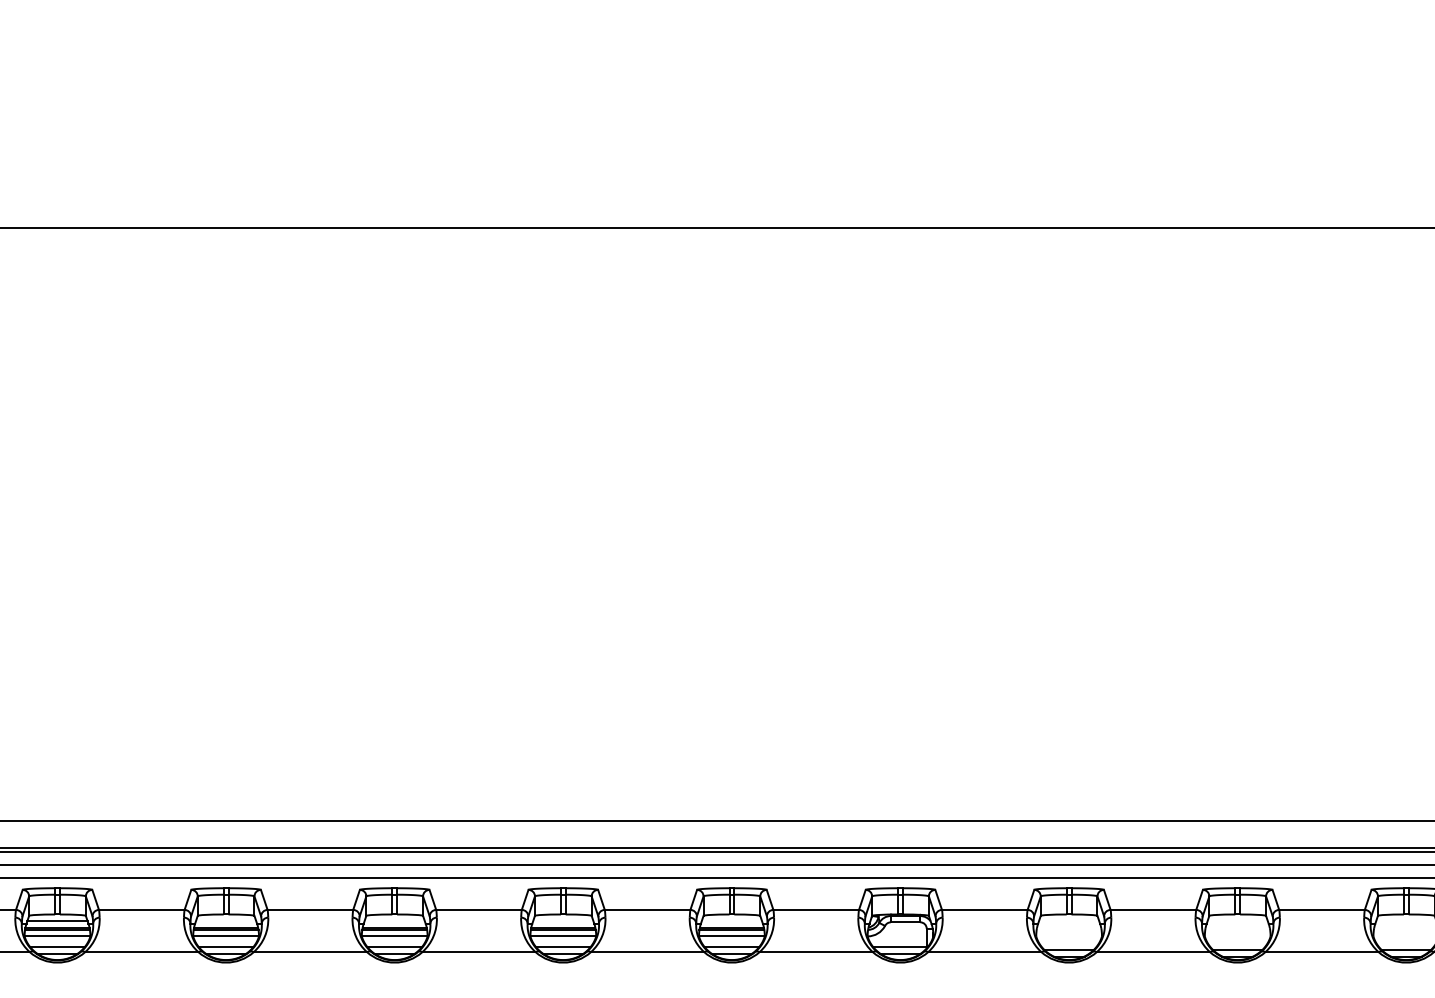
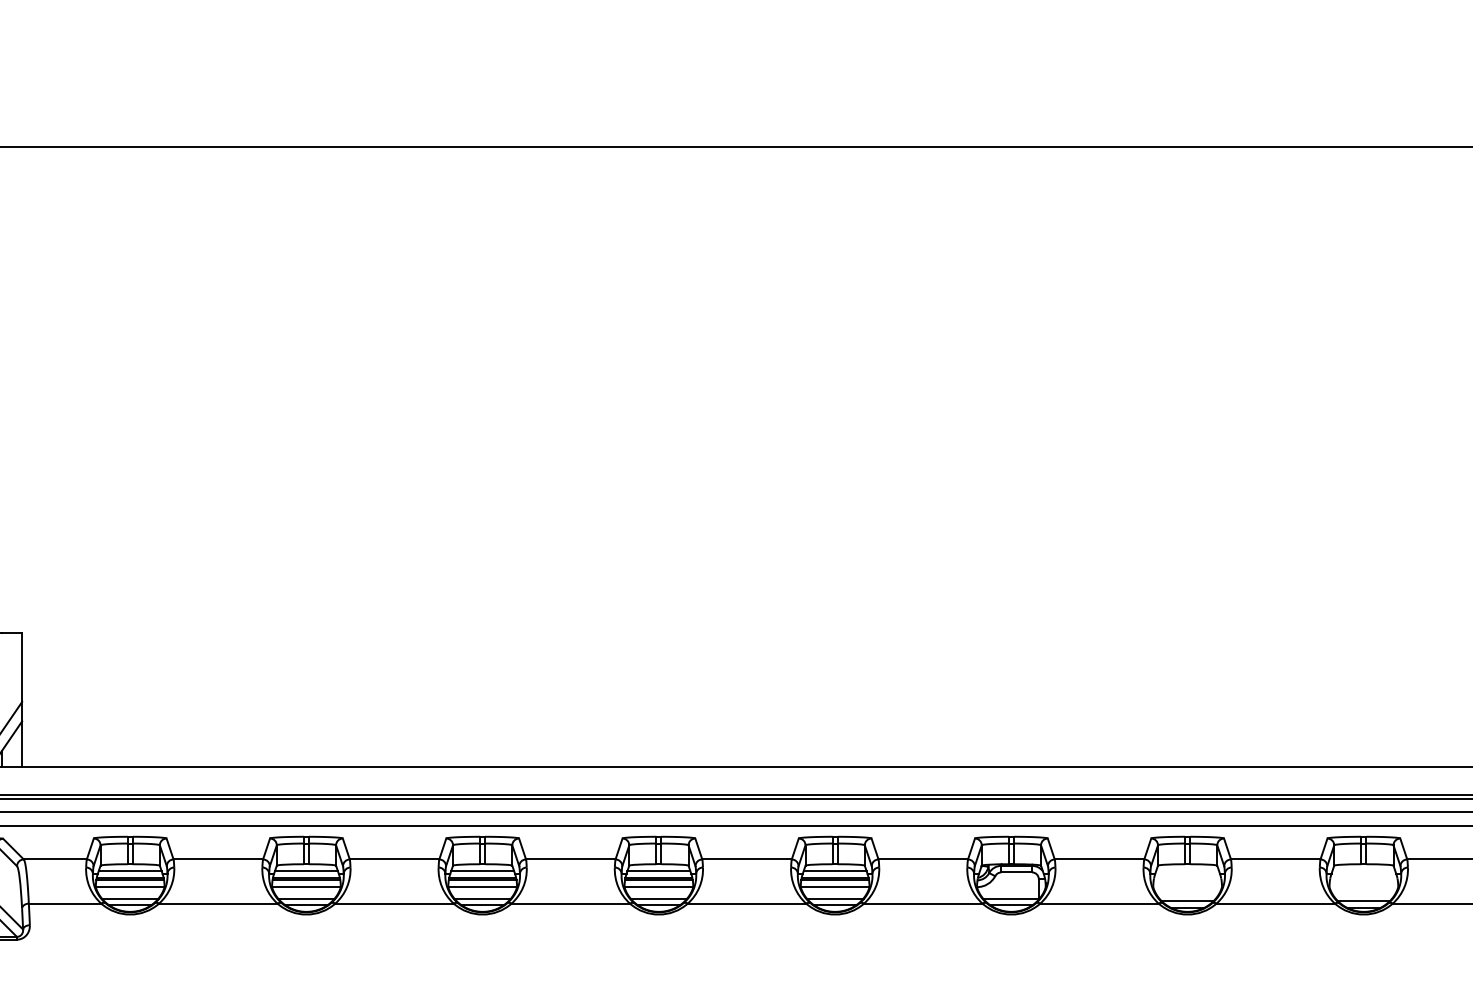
line: (225, 921) -> (305, 871), added
line: (394, 921) -> (482, 871), added
line: (563, 921) -> (659, 871), added
line: (731, 921) -> (834, 871), added

